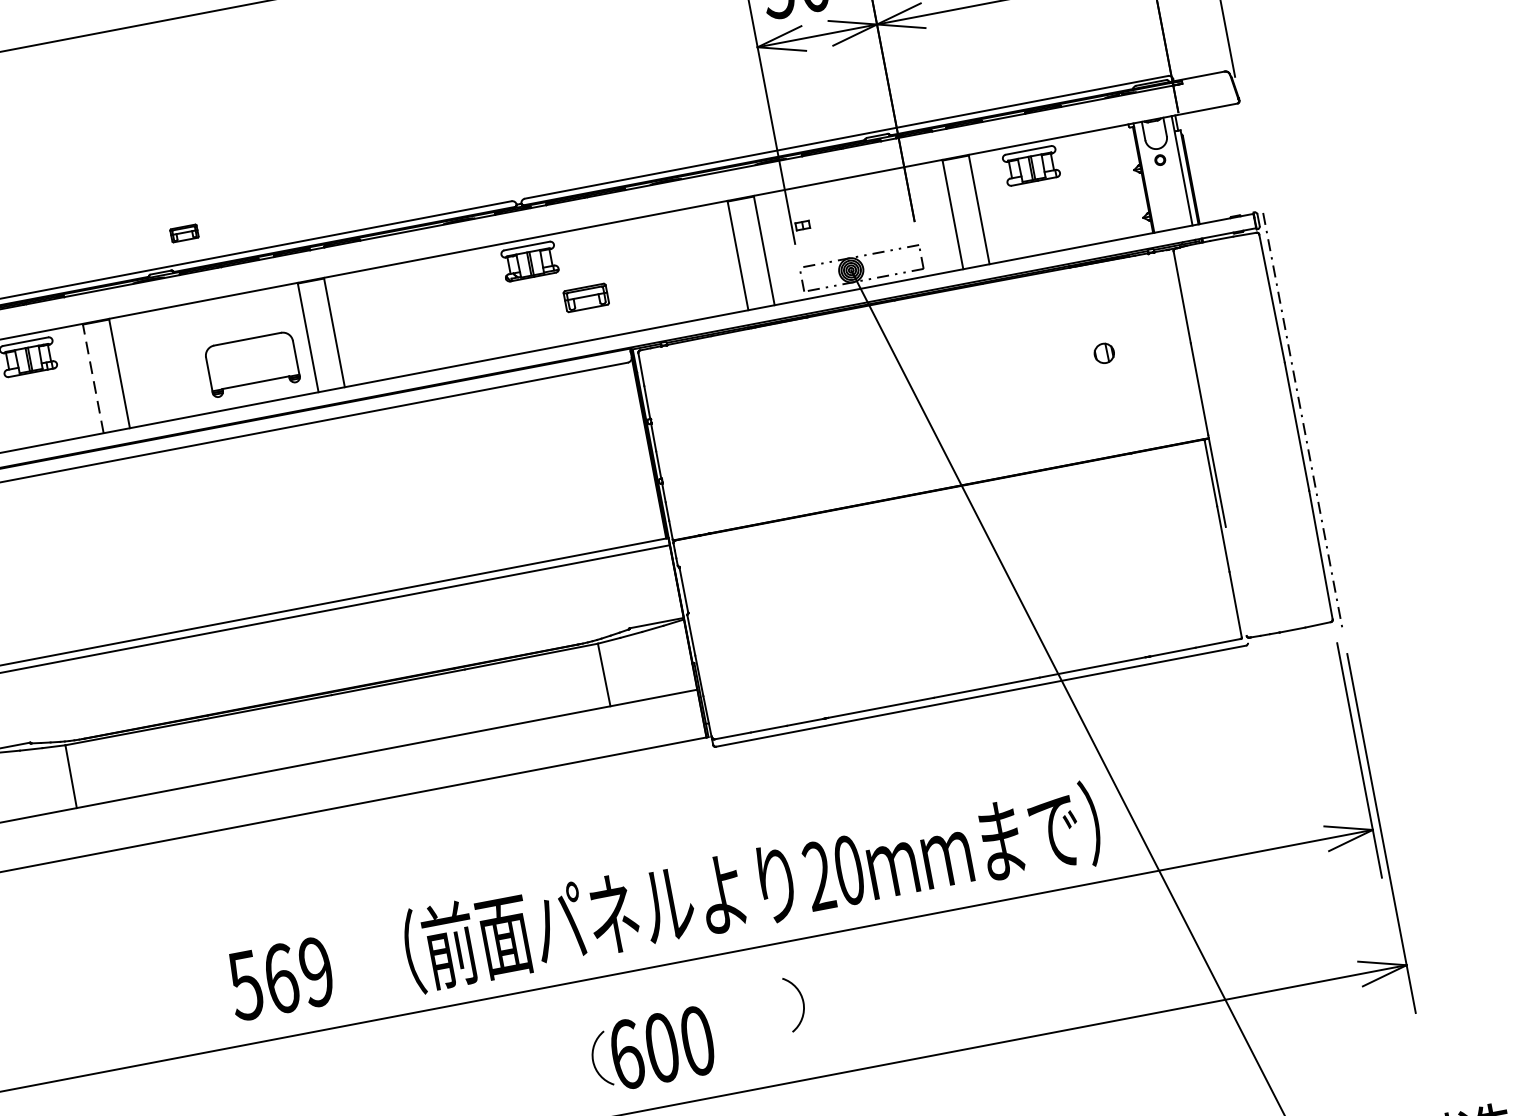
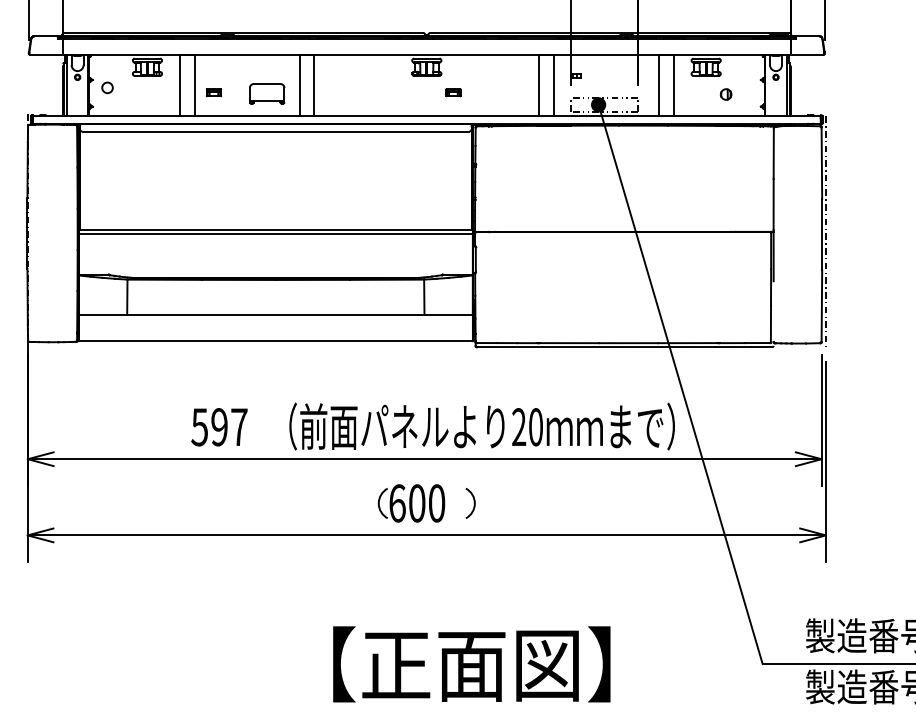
part: (183, 233) -> (213, 92), moved
part: (586, 297) -> (453, 92), size x0.62
part: (1103, 353) -> (725, 94), moved
part: (252, 363) -> (267, 93), size x0.71
line: (93, 376) -> (180, 84), dashed -> solid
text: (299, 975) -> (229, 427), 569 -> 597
arc: (800, 1001) -> (473, 502), moved

